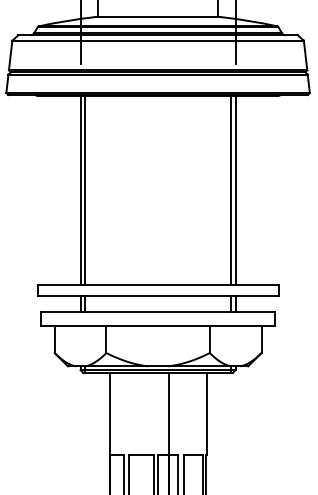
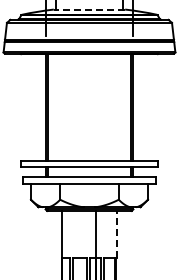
line: (158, 16) -> (89, 9), solid -> dashed
line: (207, 412) -> (117, 233), solid -> dashed

